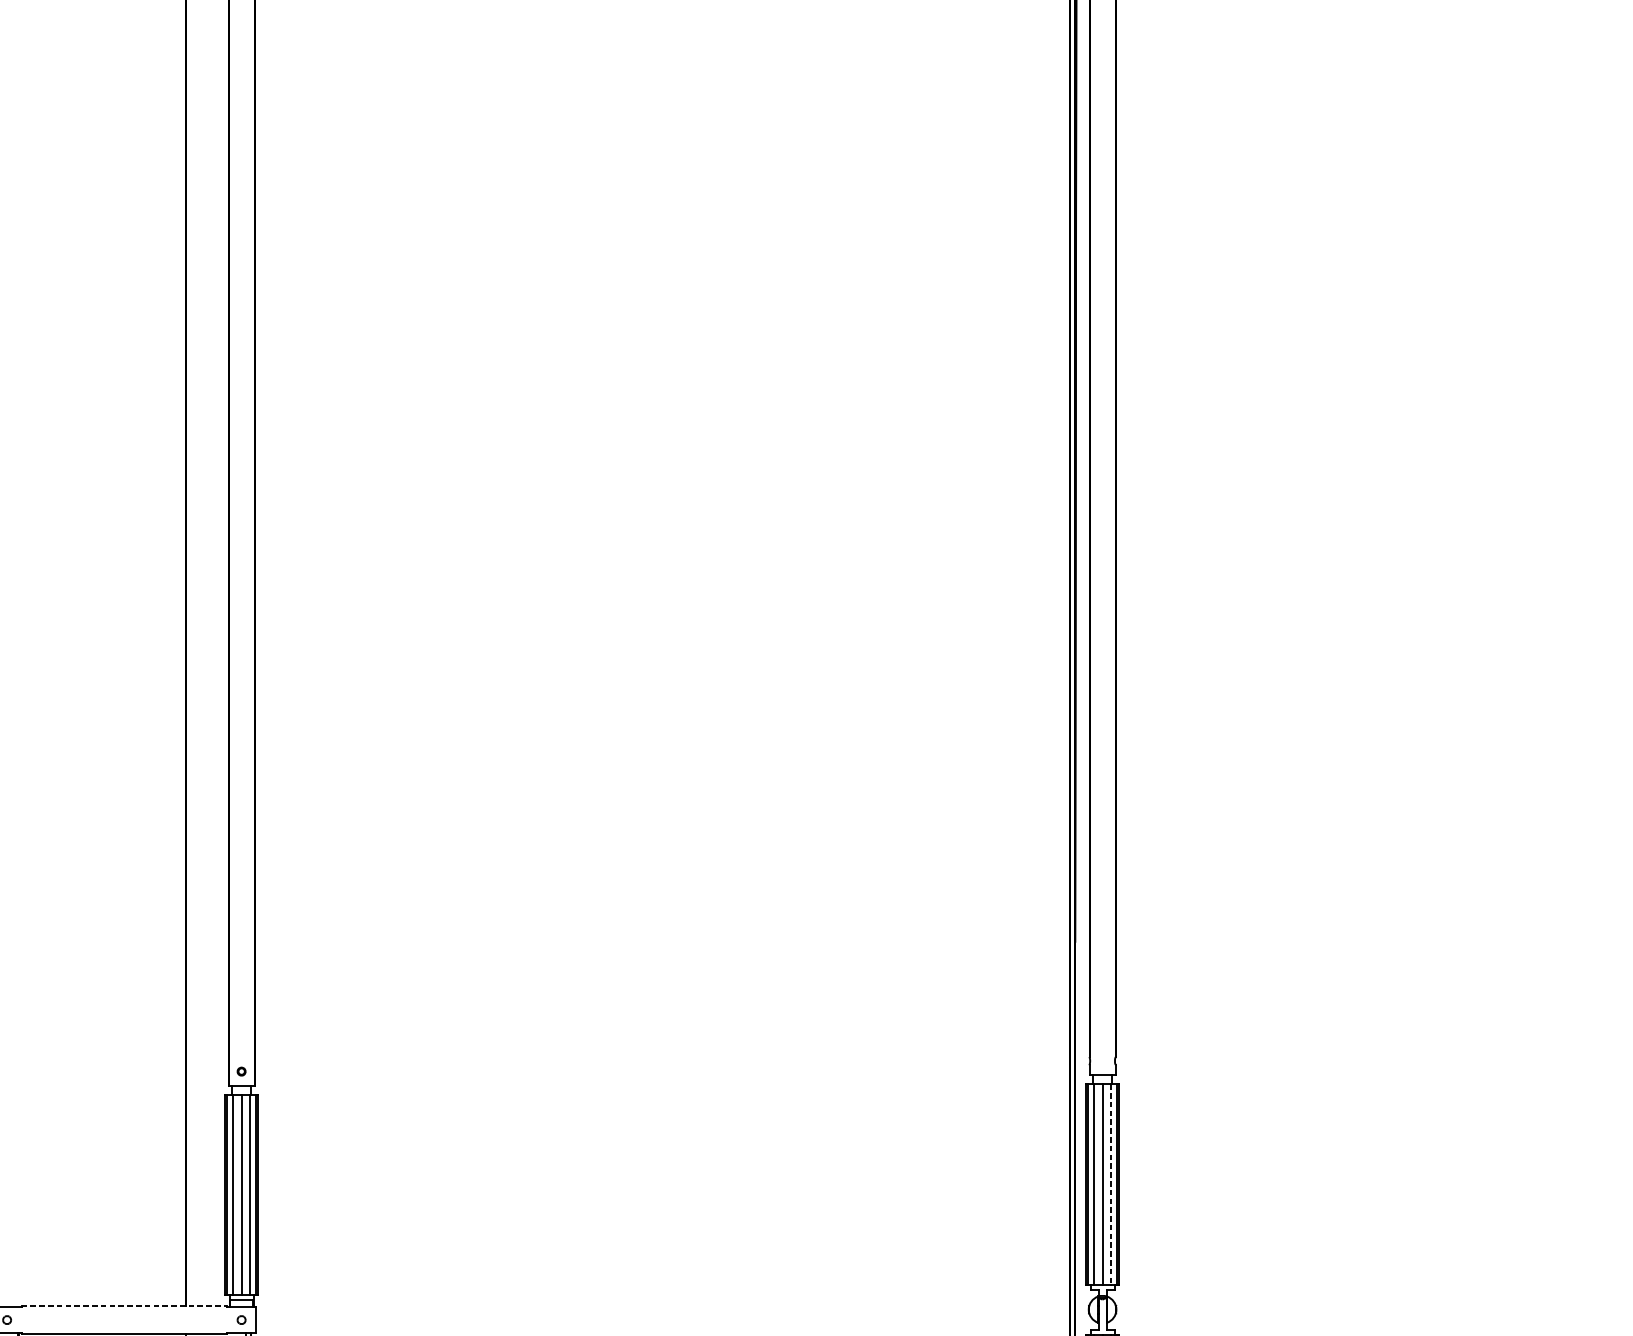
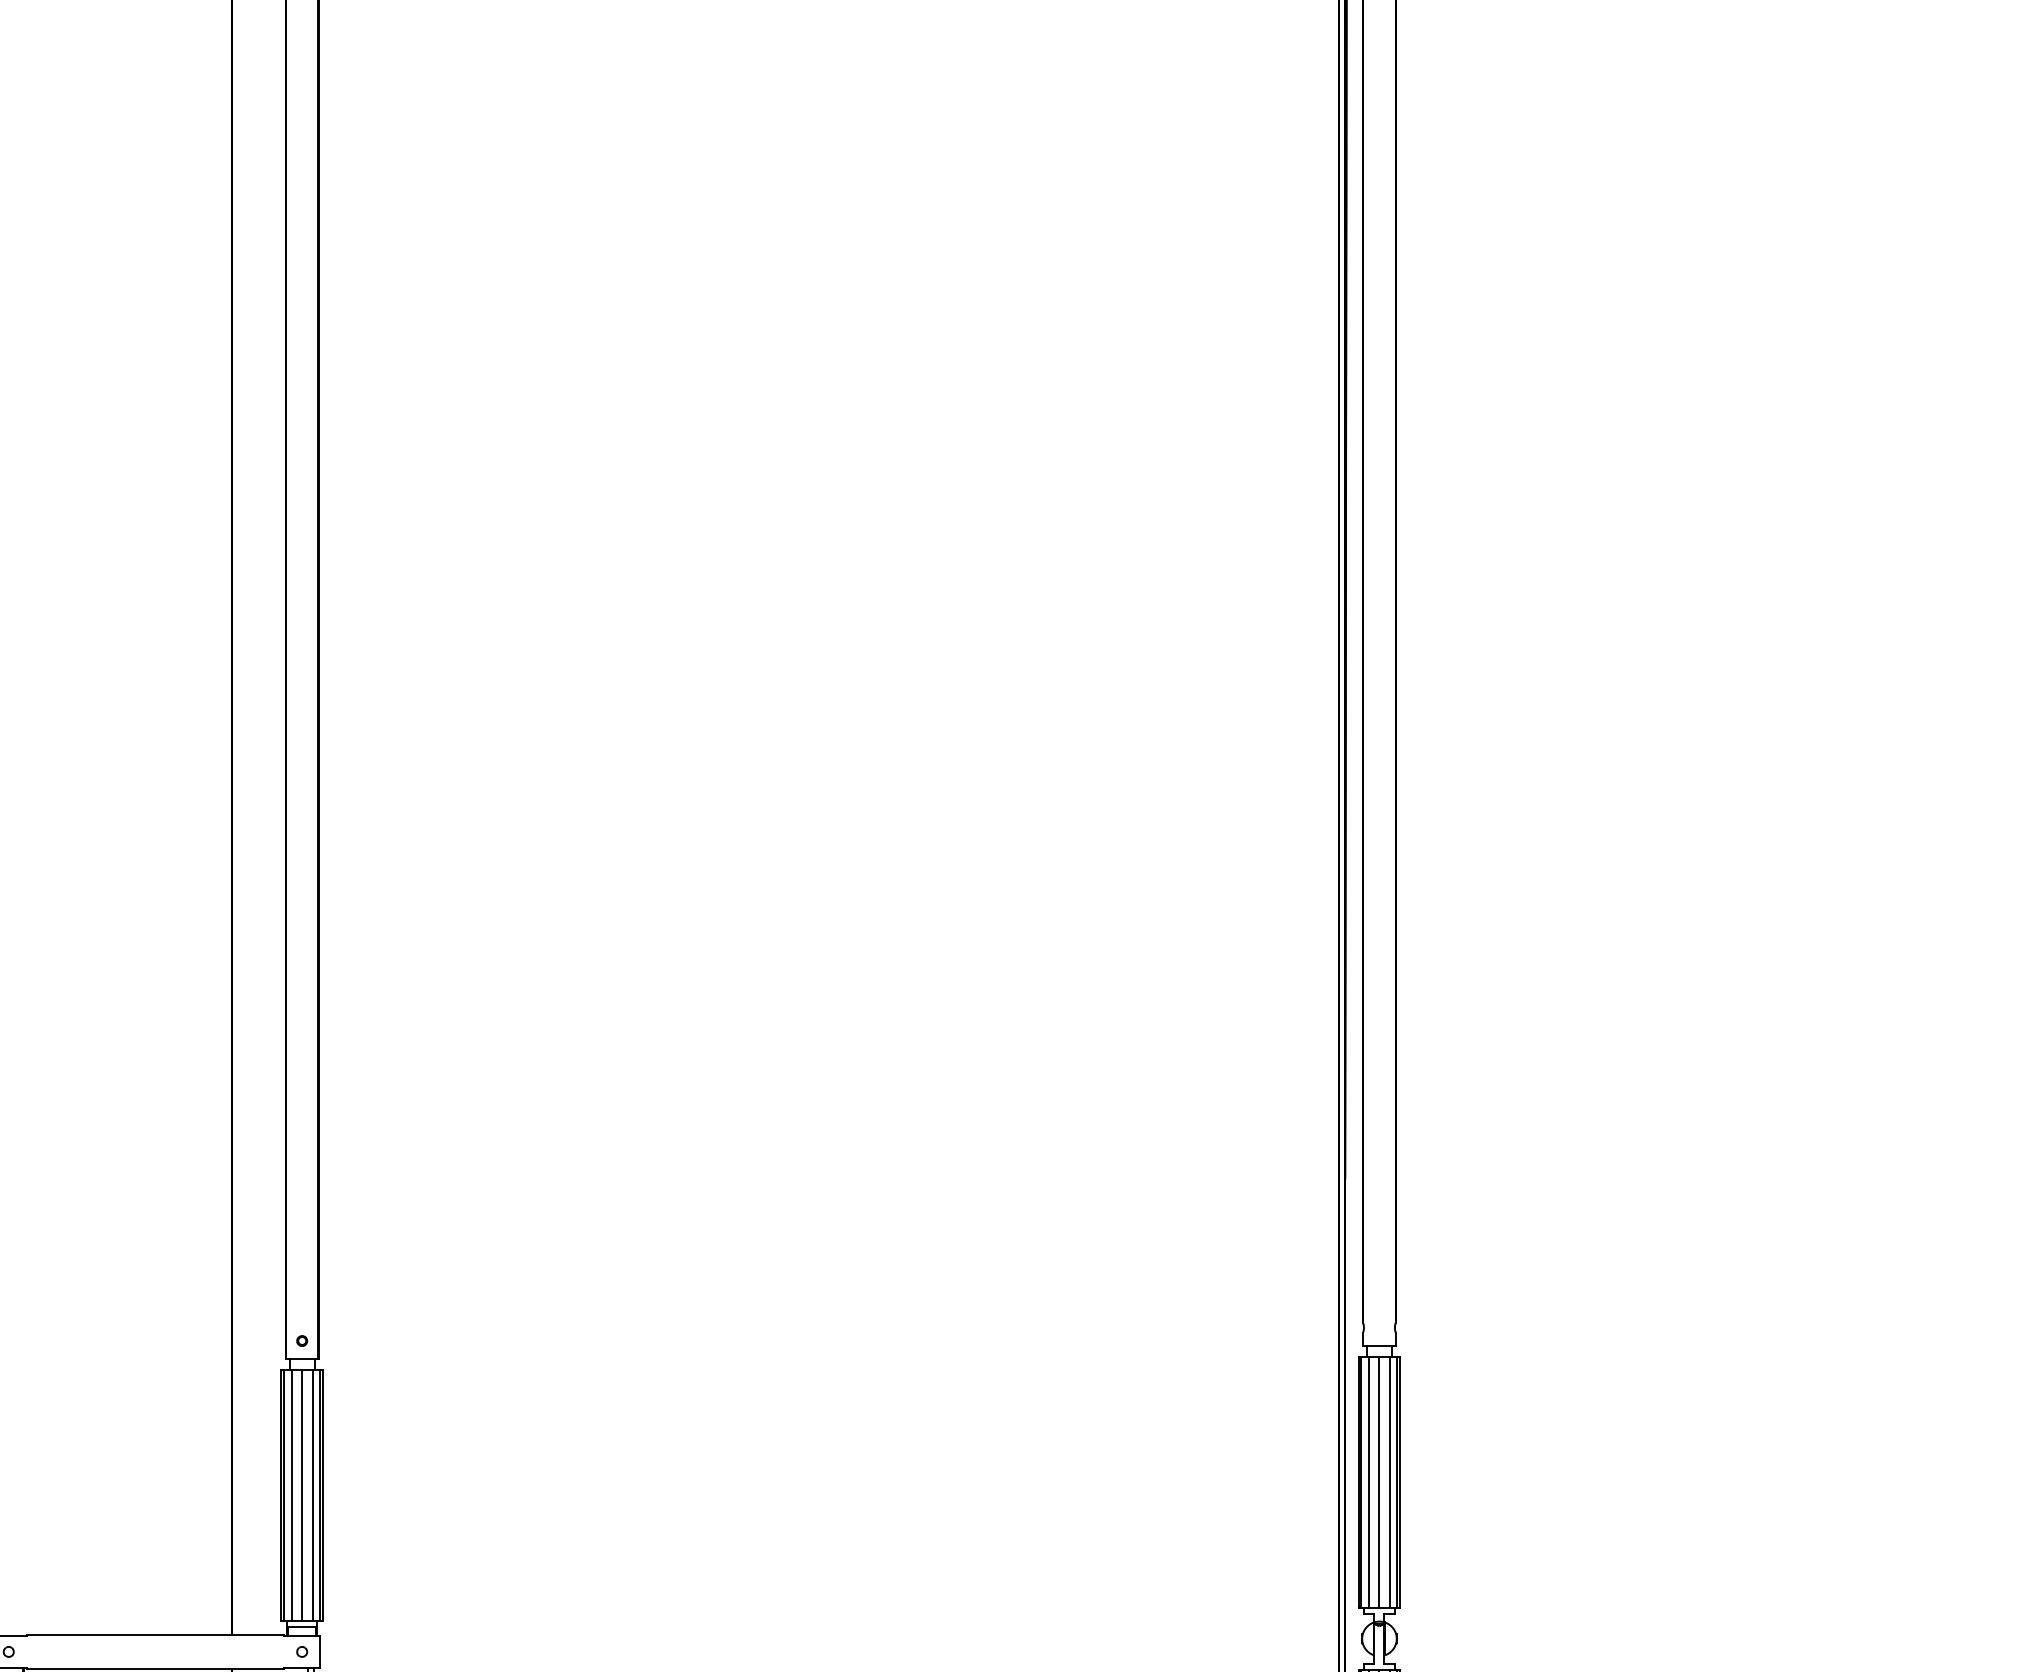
line: (1110, 1184) -> (1389, 1482), dashed -> solid
line: (124, 1306) -> (155, 1634), dashed -> solid

